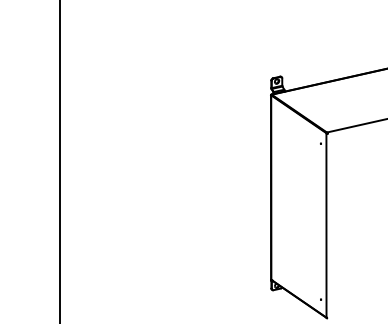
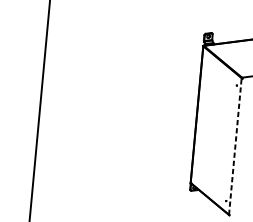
line: (326, 224) -> (235, 145), solid -> dashed

